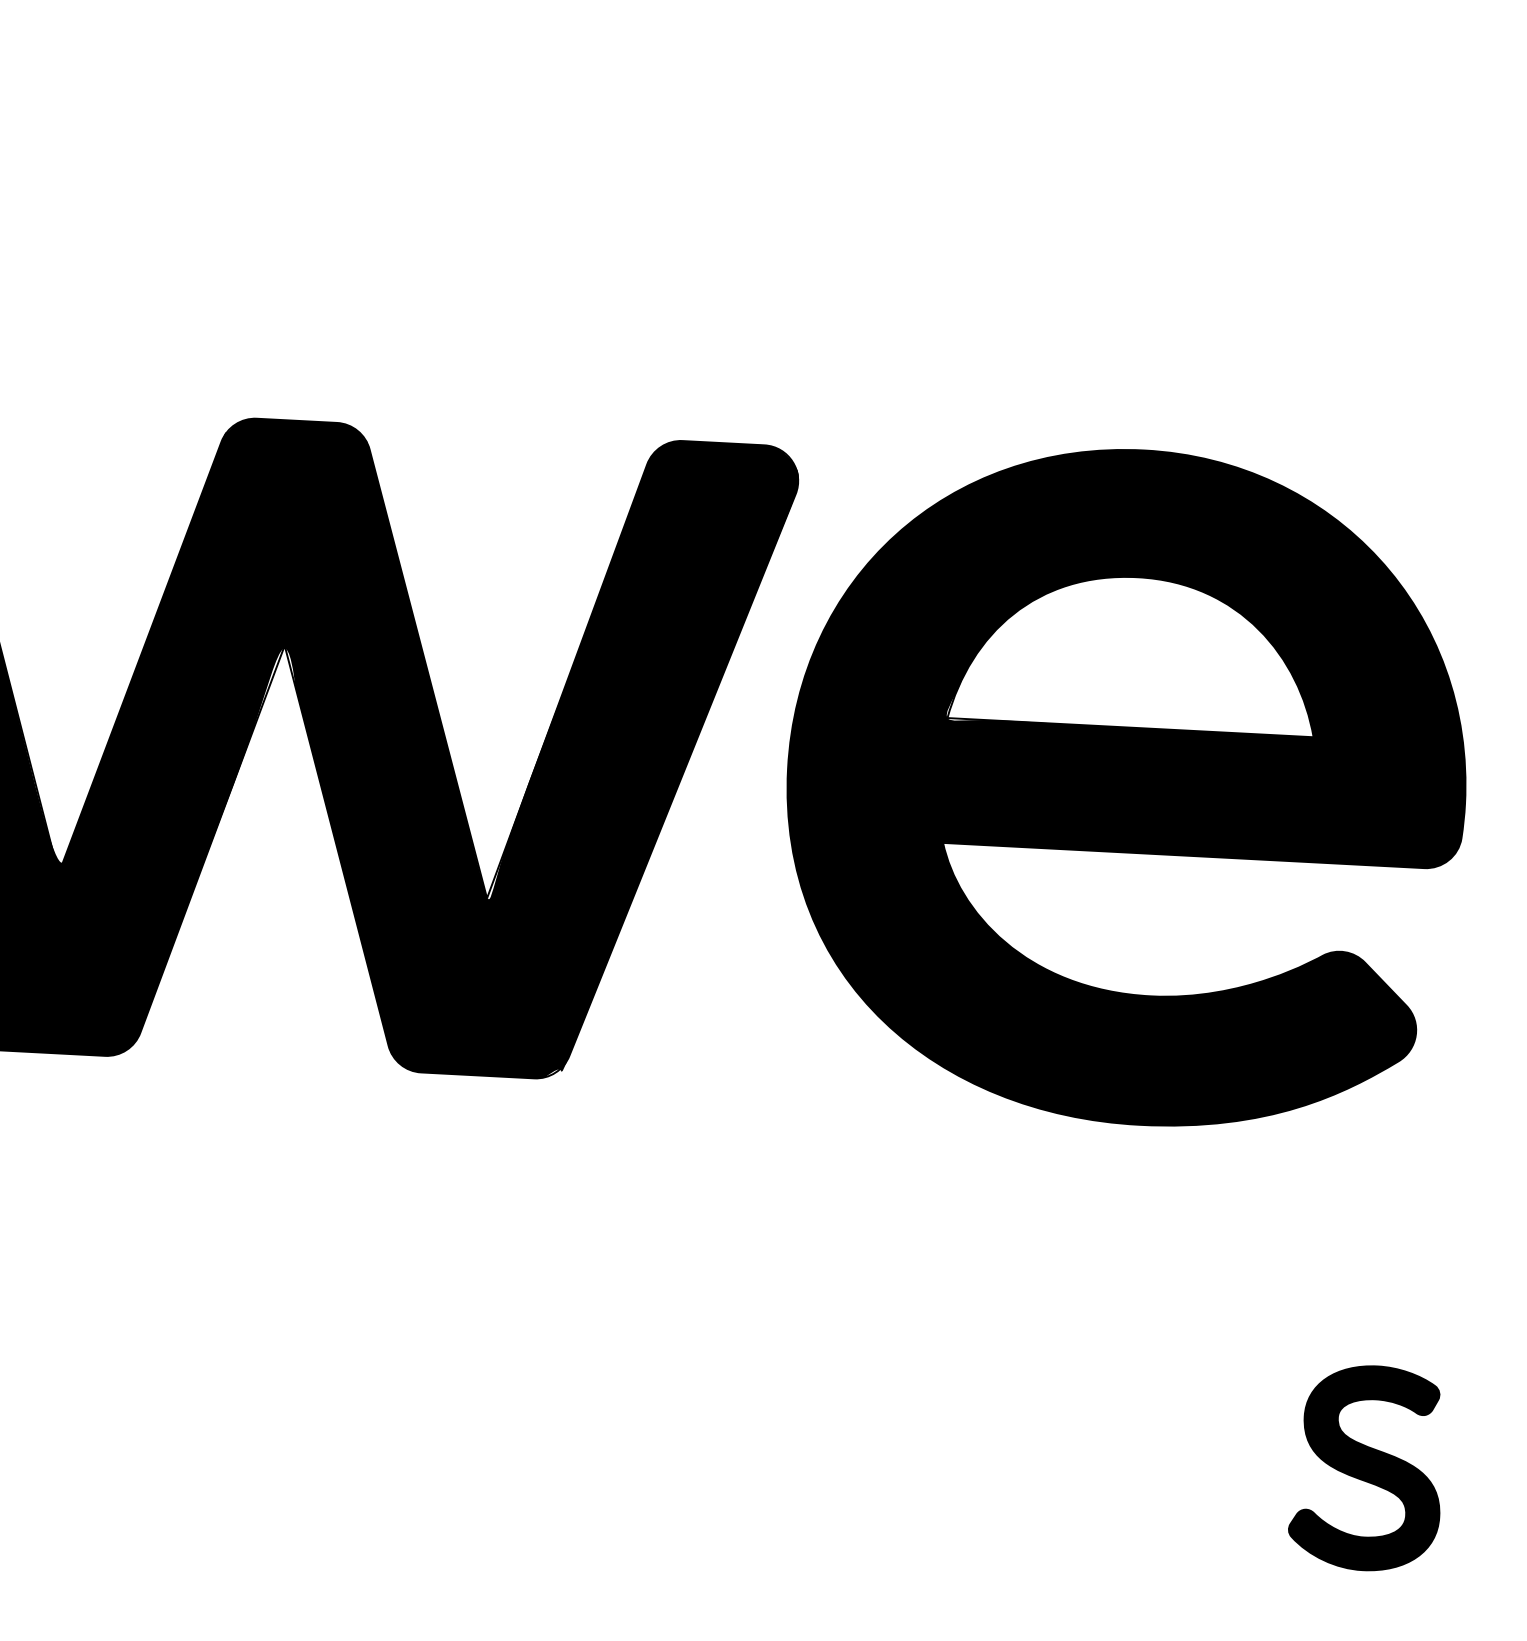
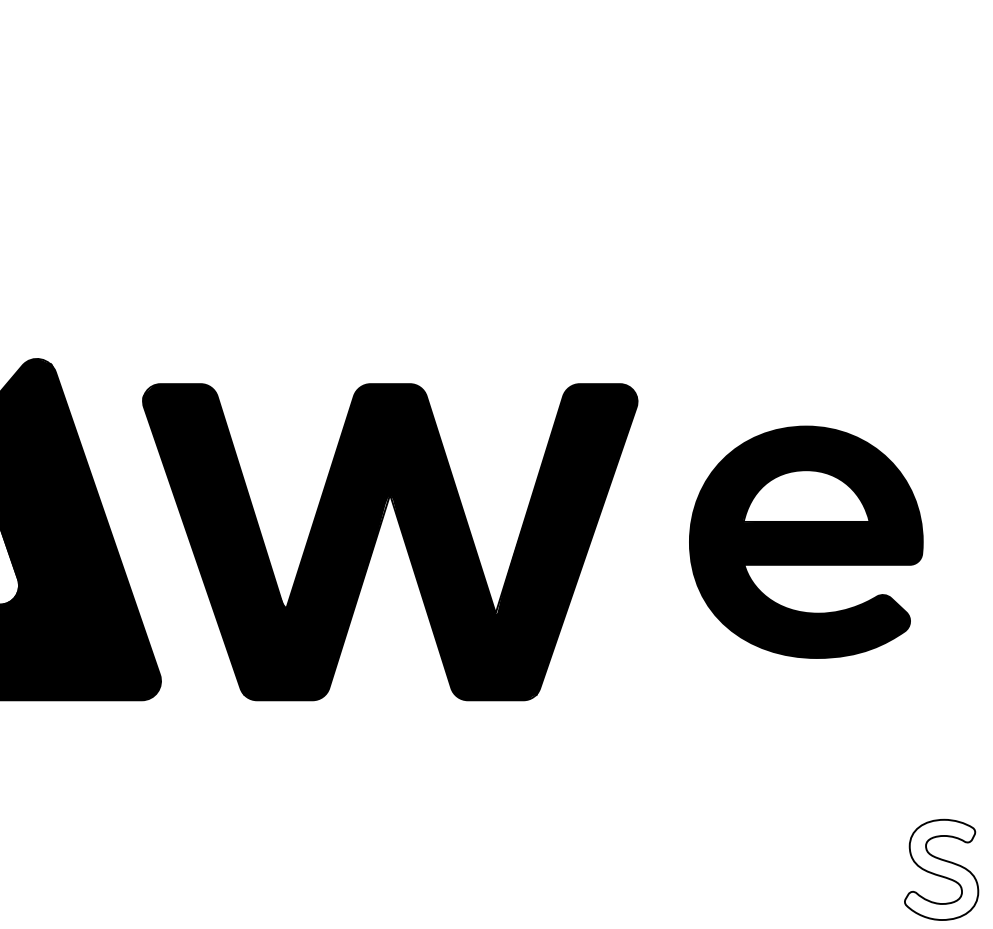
part: (1126, 787) -> (806, 542), size x0.7
fill: (1366, 1467) -> (941, 869), removed

